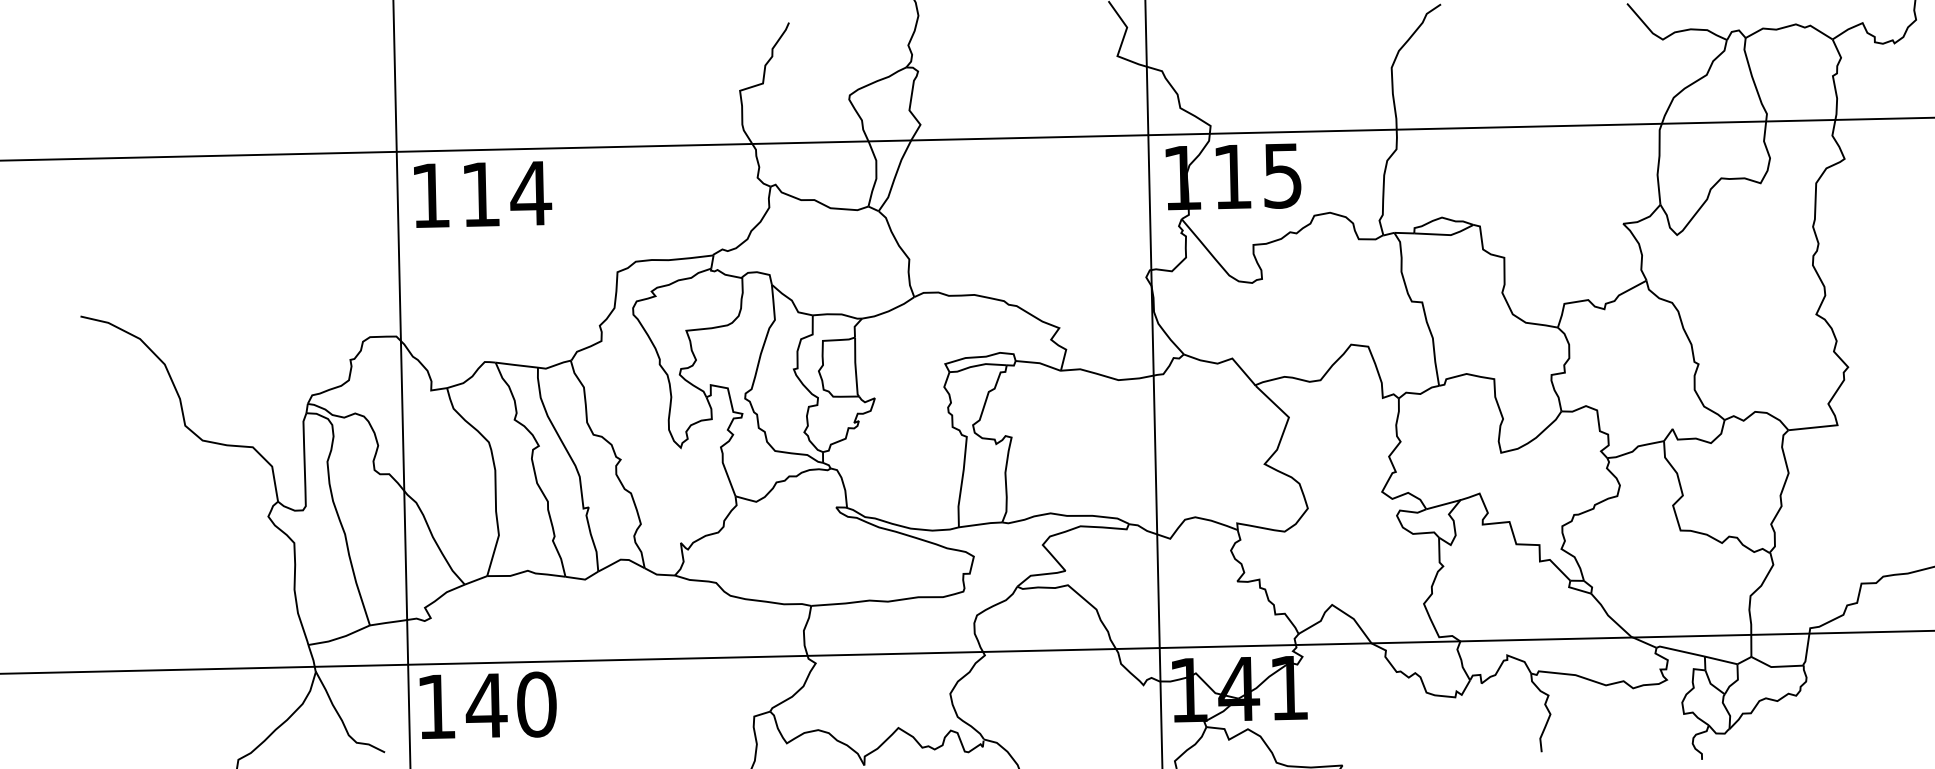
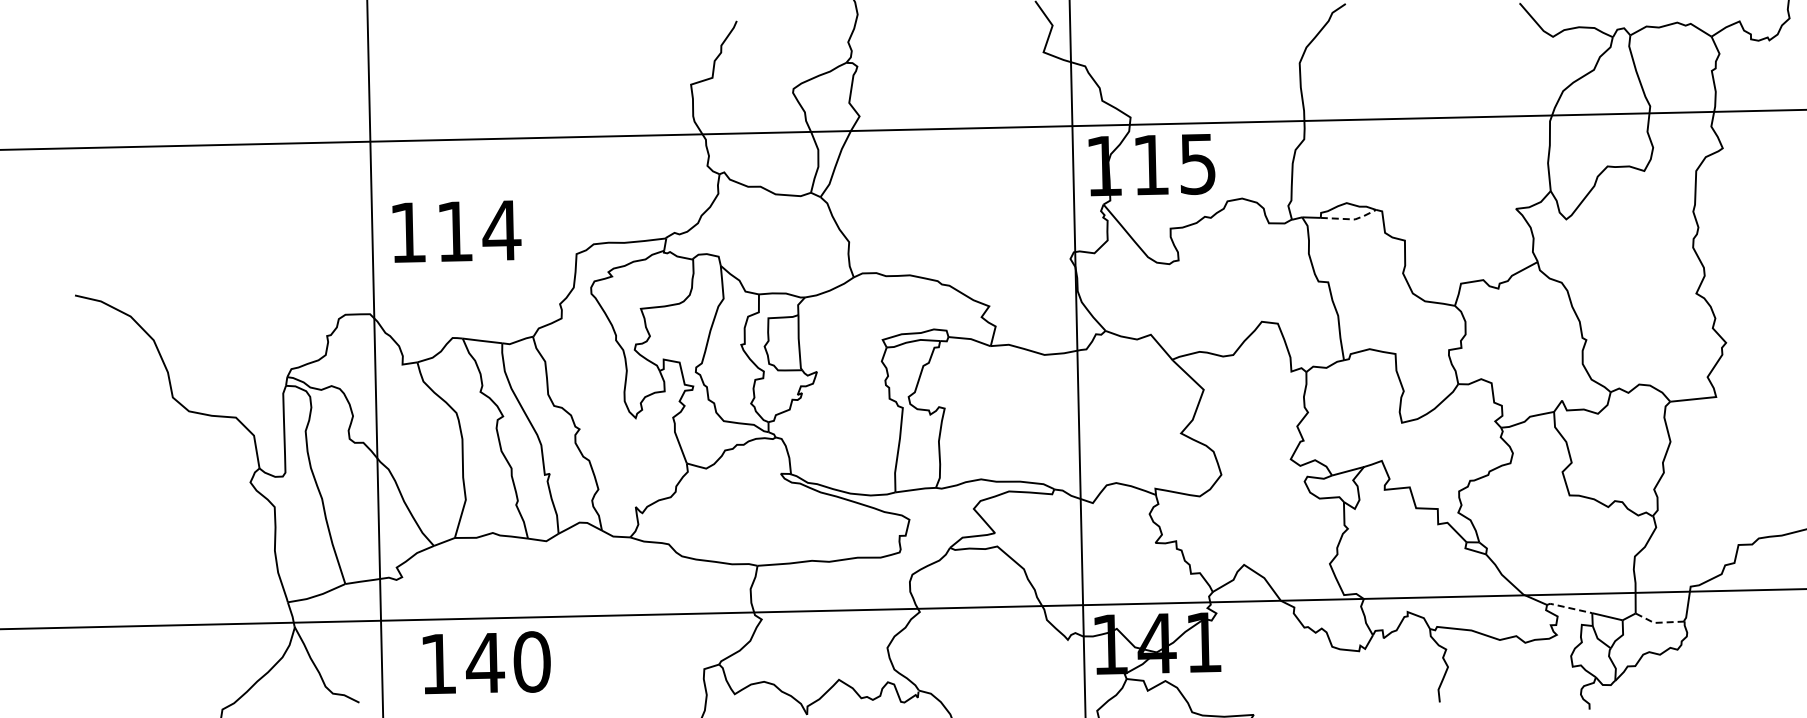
text: (482, 194) -> (456, 231), moved
line: (1447, 235) -> (1351, 219), solid -> dashed
line: (1680, 651) -> (1569, 608), solid -> dashed
line: (1775, 666) -> (1658, 622), solid -> dashed
text: (487, 705) -> (486, 662), moved

